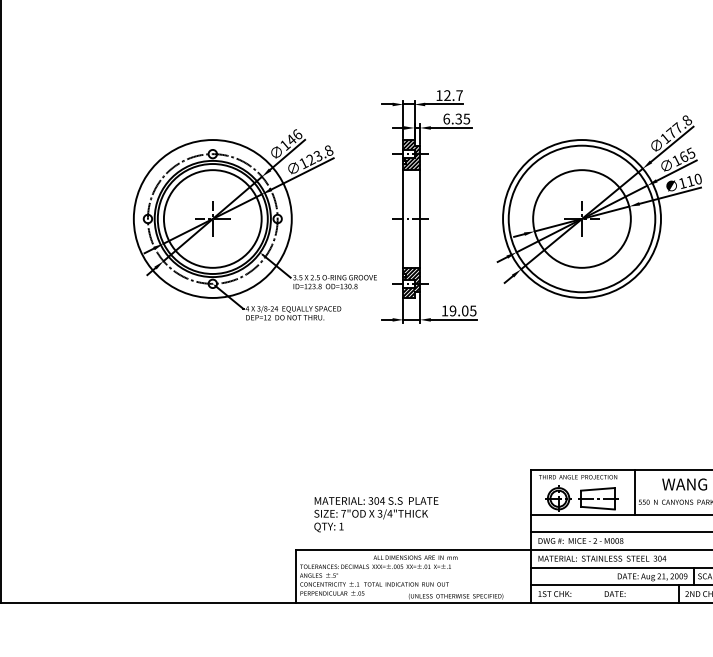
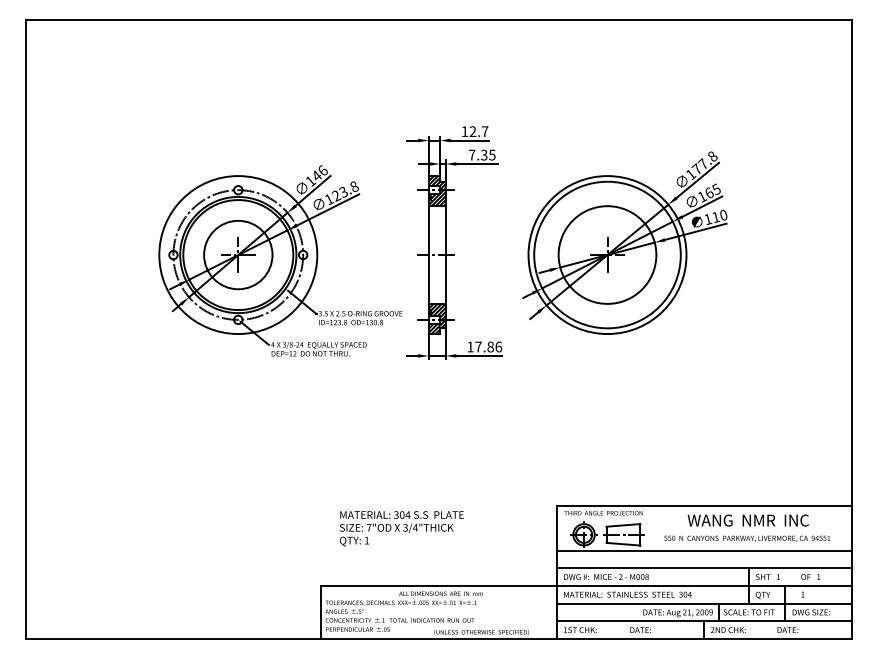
text: (447, 118) -> (472, 154), 6.35 -> 7.35
circle: (213, 218) -> (238, 254), size x0.7
text: (463, 310) -> (488, 346), 19.05 -> 17.86
line: (635, 492) -> (660, 528), removed
text: (376, 514) -> (401, 528), moved

